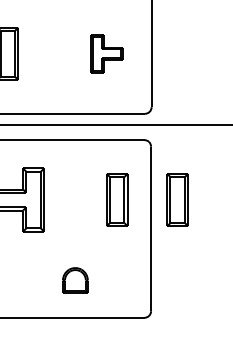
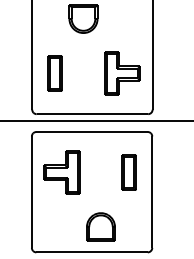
part: (107, 53) -> (122, 73), size x1.67
part: (176, 199) -> (169, 172), removed
part: (74, 279) -> (100, 226), size x1.67

